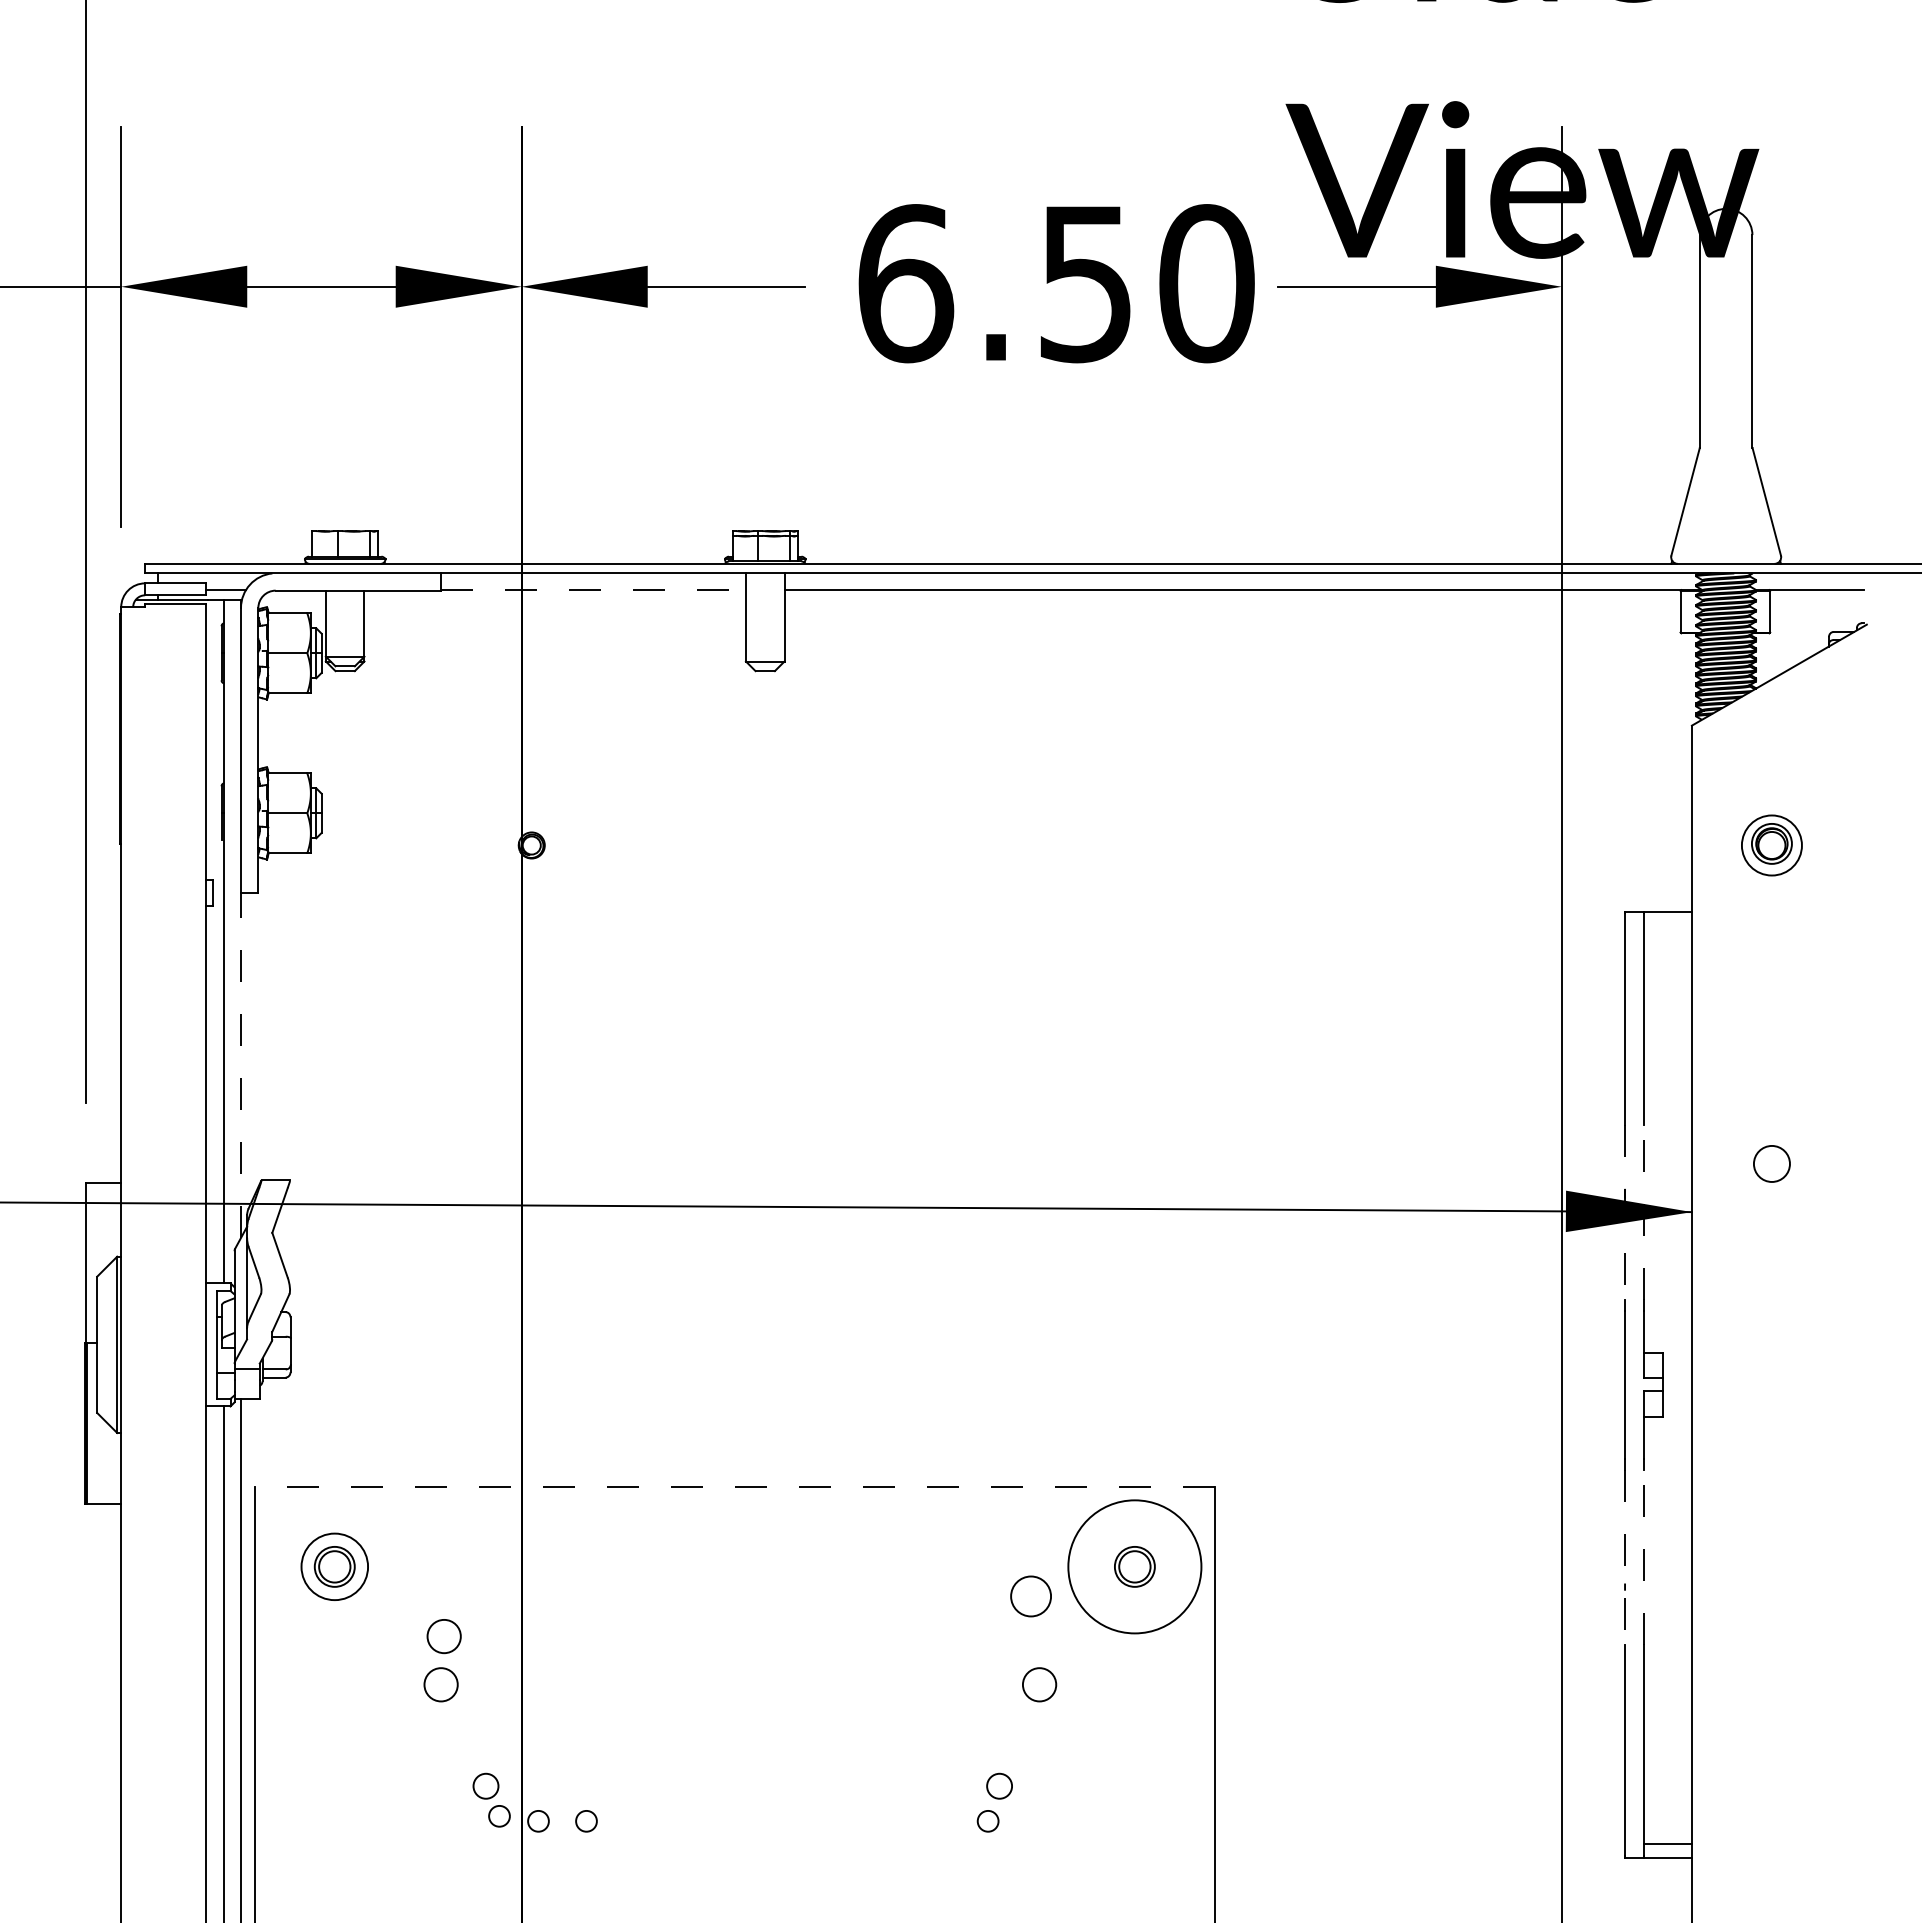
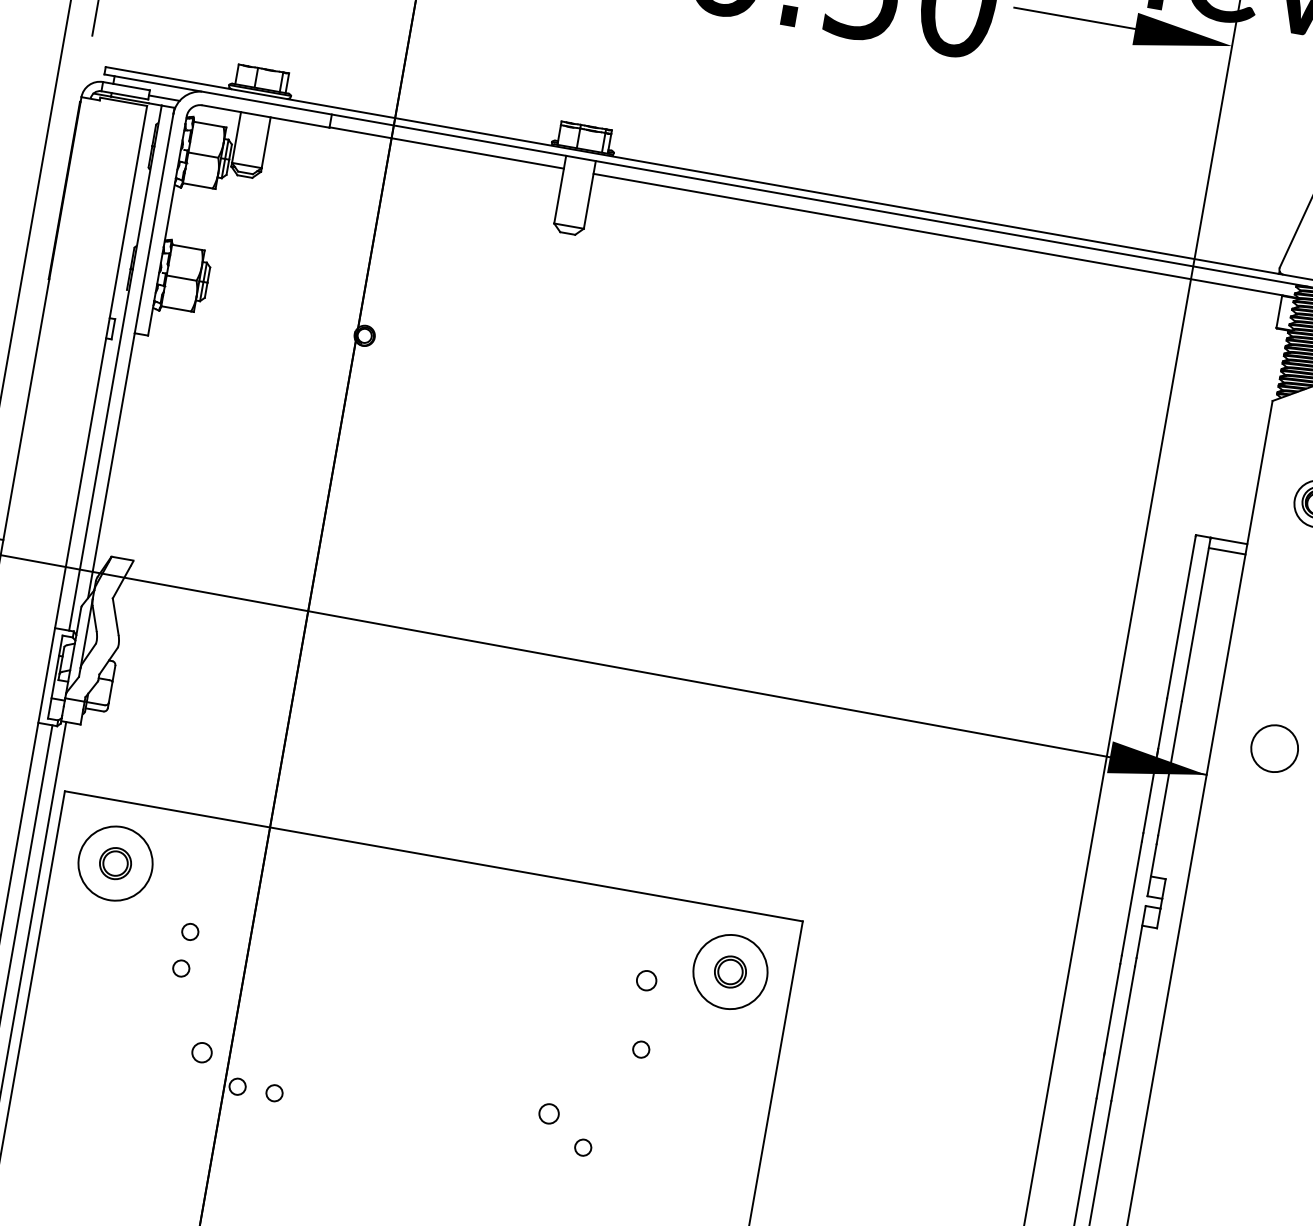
line: (594, 590) -> (447, 148), dashed -> solid
line: (1667, 925) -> (1226, 551), added
line: (241, 1065) -> (111, 465), dashed -> solid
circle: (1771, 1163) -> (1274, 748), size x1.67
line: (1644, 1211) -> (1170, 767), dashed -> solid
line: (1625, 1212) -> (1155, 766), dashed -> solid
line: (734, 1486) -> (433, 856), dashed -> solid
line: (1644, 1556) -> (1123, 1033), dashed -> solid
line: (1625, 1557) -> (1108, 1031), dashed -> solid
circle: (334, 1566) -> (115, 863), size x1.43
circle: (1134, 1566) -> (730, 971), size x0.71
circle: (1030, 1596) -> (646, 980), size x0.62
circle: (444, 1636) -> (190, 931), size x0.62
circle: (440, 1684) -> (180, 968), size x0.62
circle: (1039, 1684) -> (641, 1049), size x0.62
circle: (999, 1785) -> (549, 1113), moved
circle: (499, 1816) -> (208, 1077), removed

